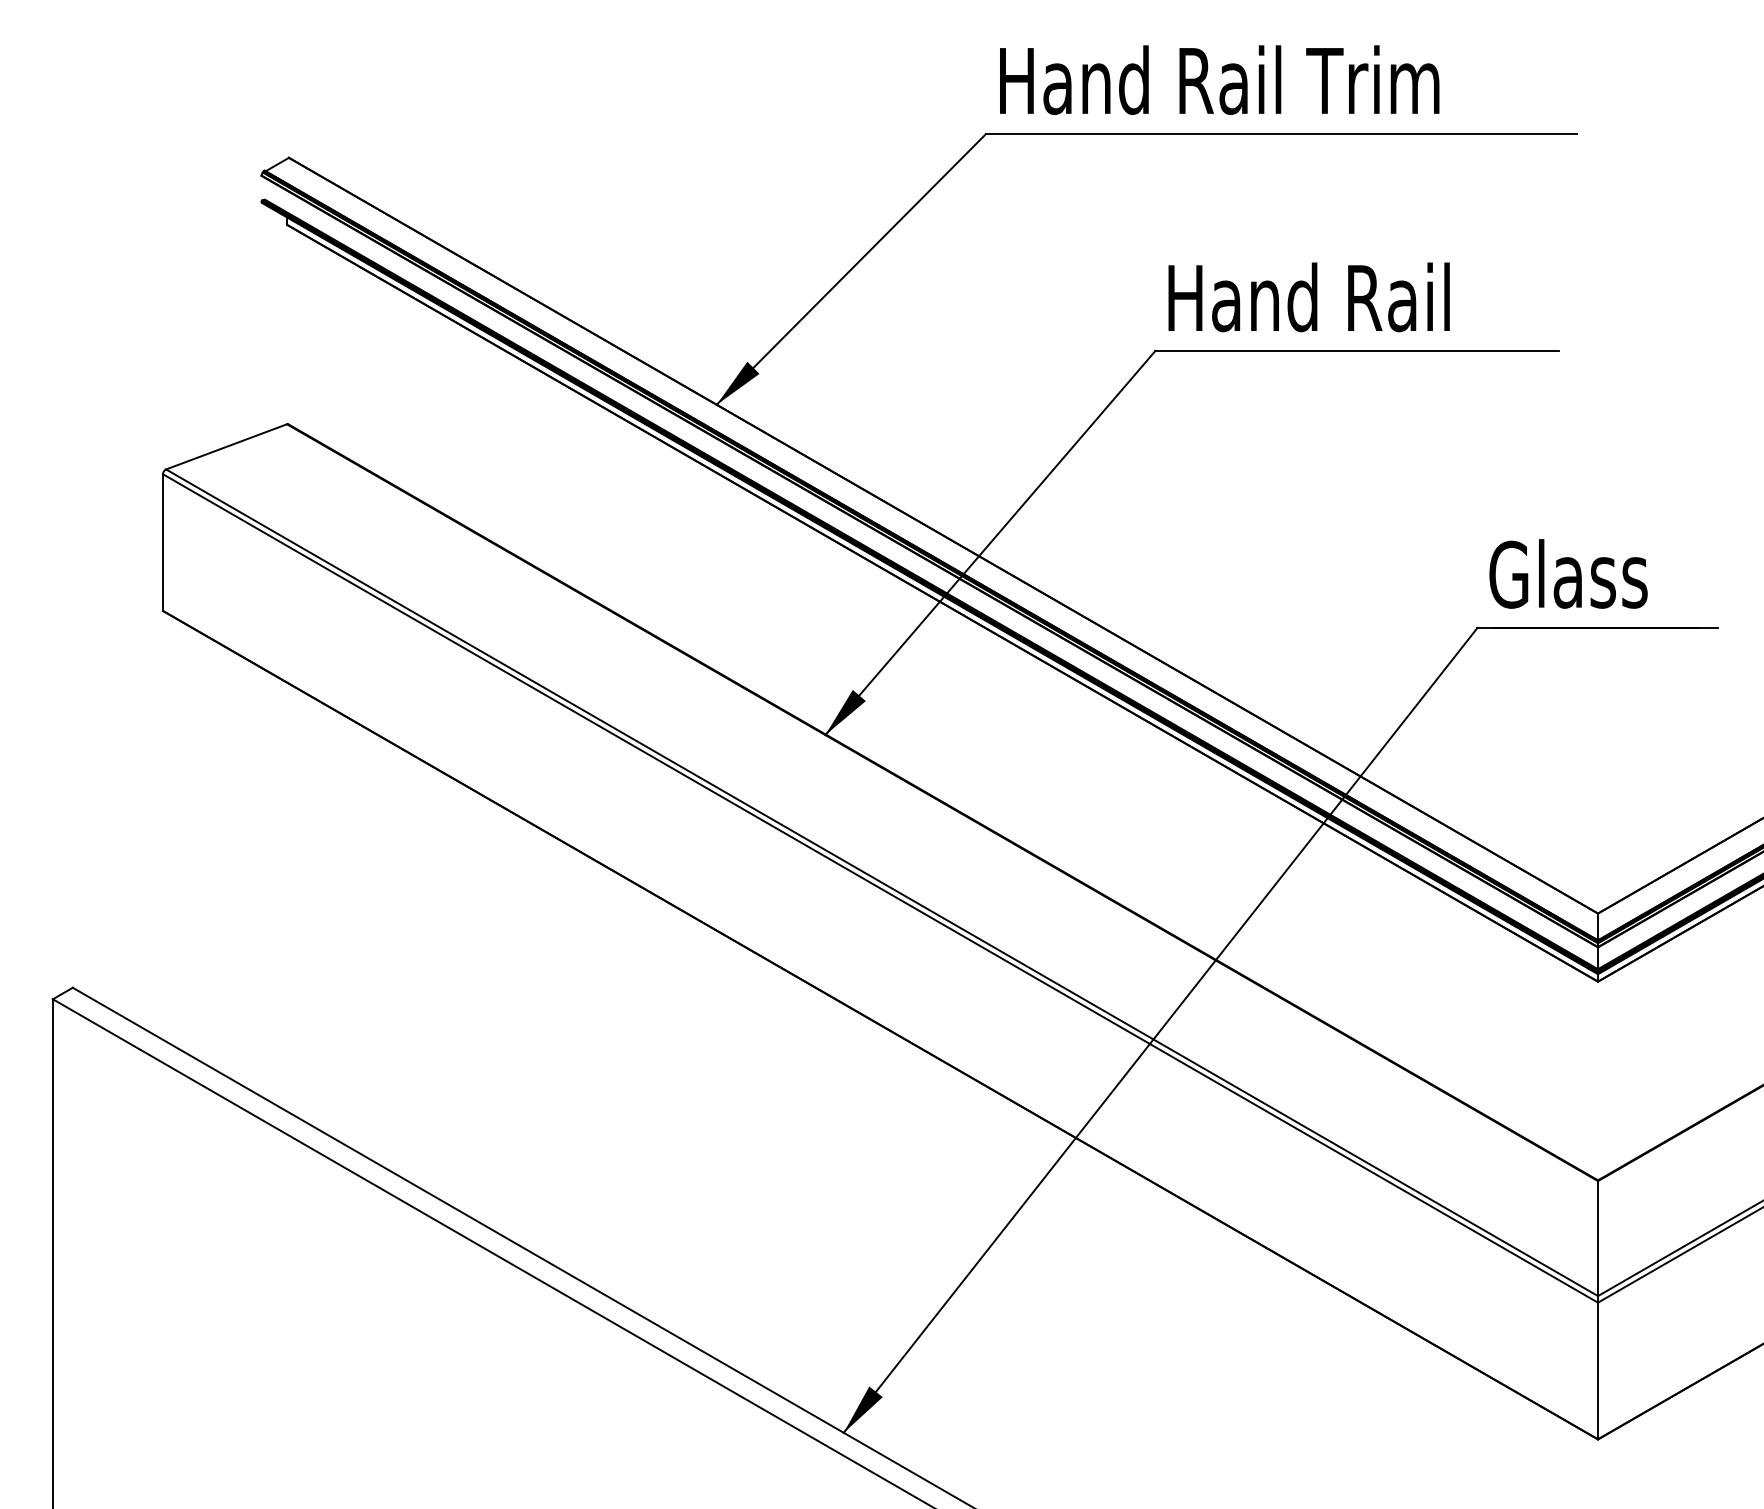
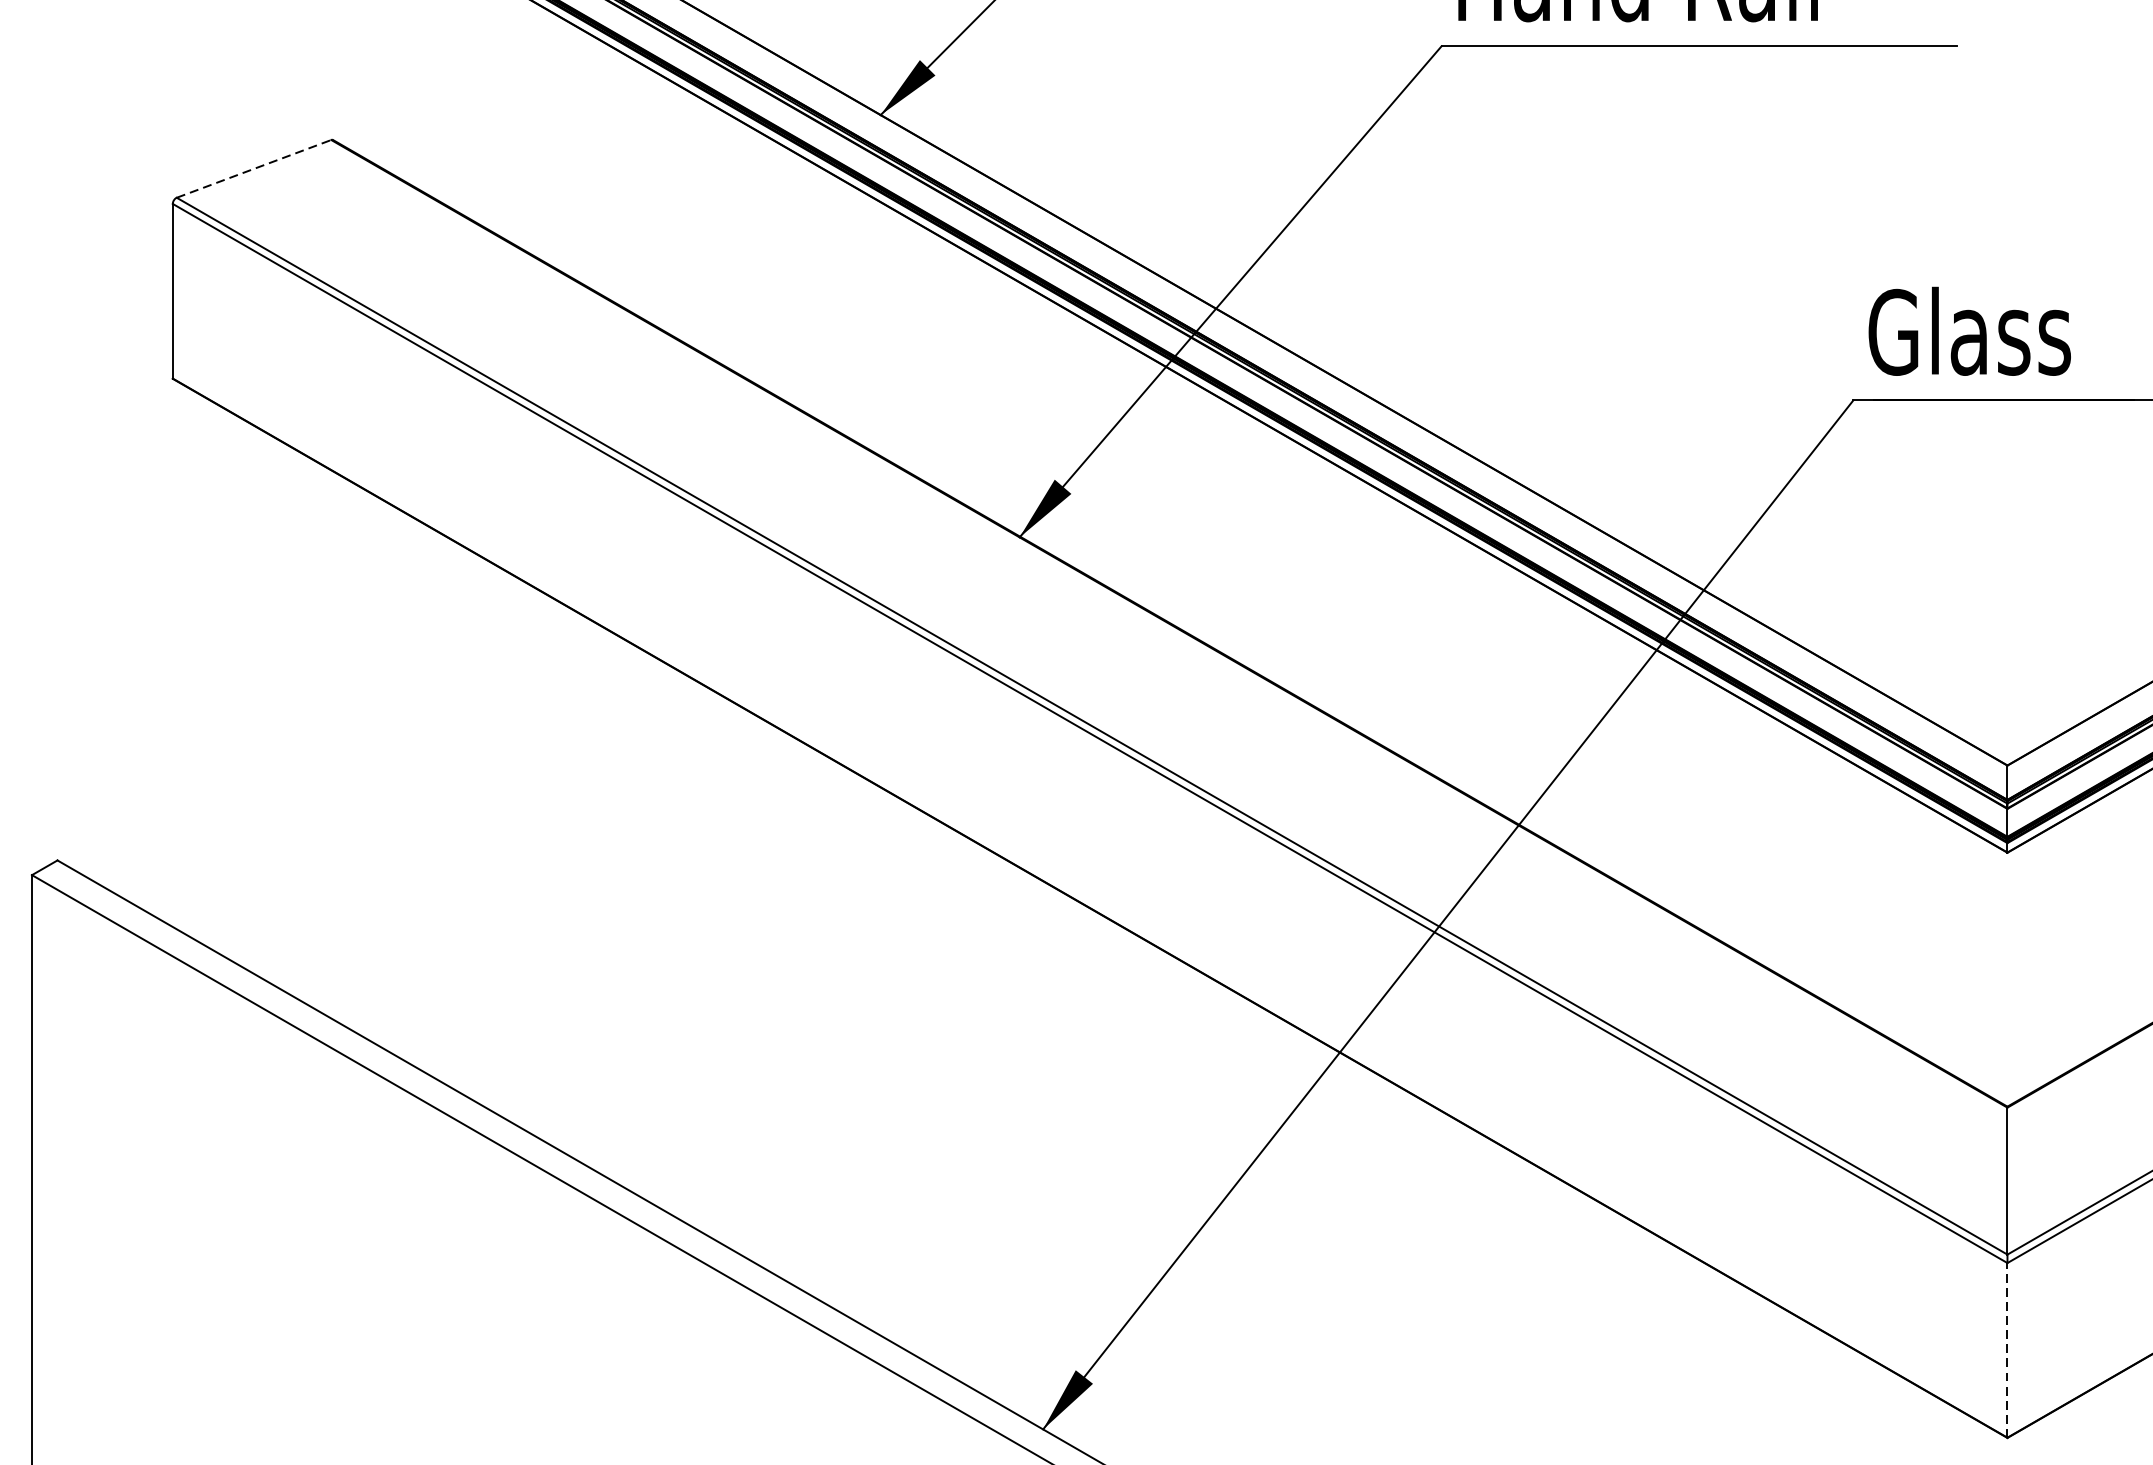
line: (226, 446) -> (253, 168), solid -> dashed
line: (1598, 1370) -> (2008, 1349), solid -> dashed

